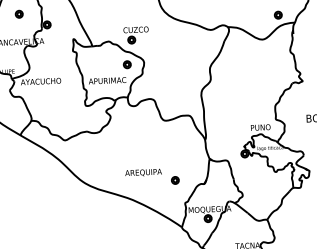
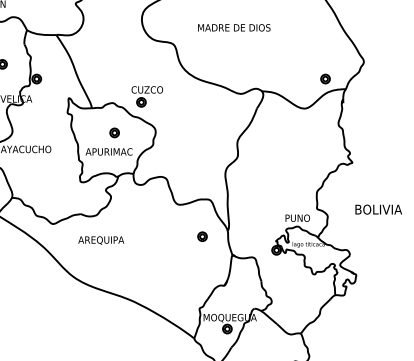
part: (127, 64) -> (114, 132), moved
text: (143, 172) -> (101, 240), moved
part: (175, 180) -> (202, 236), moved

